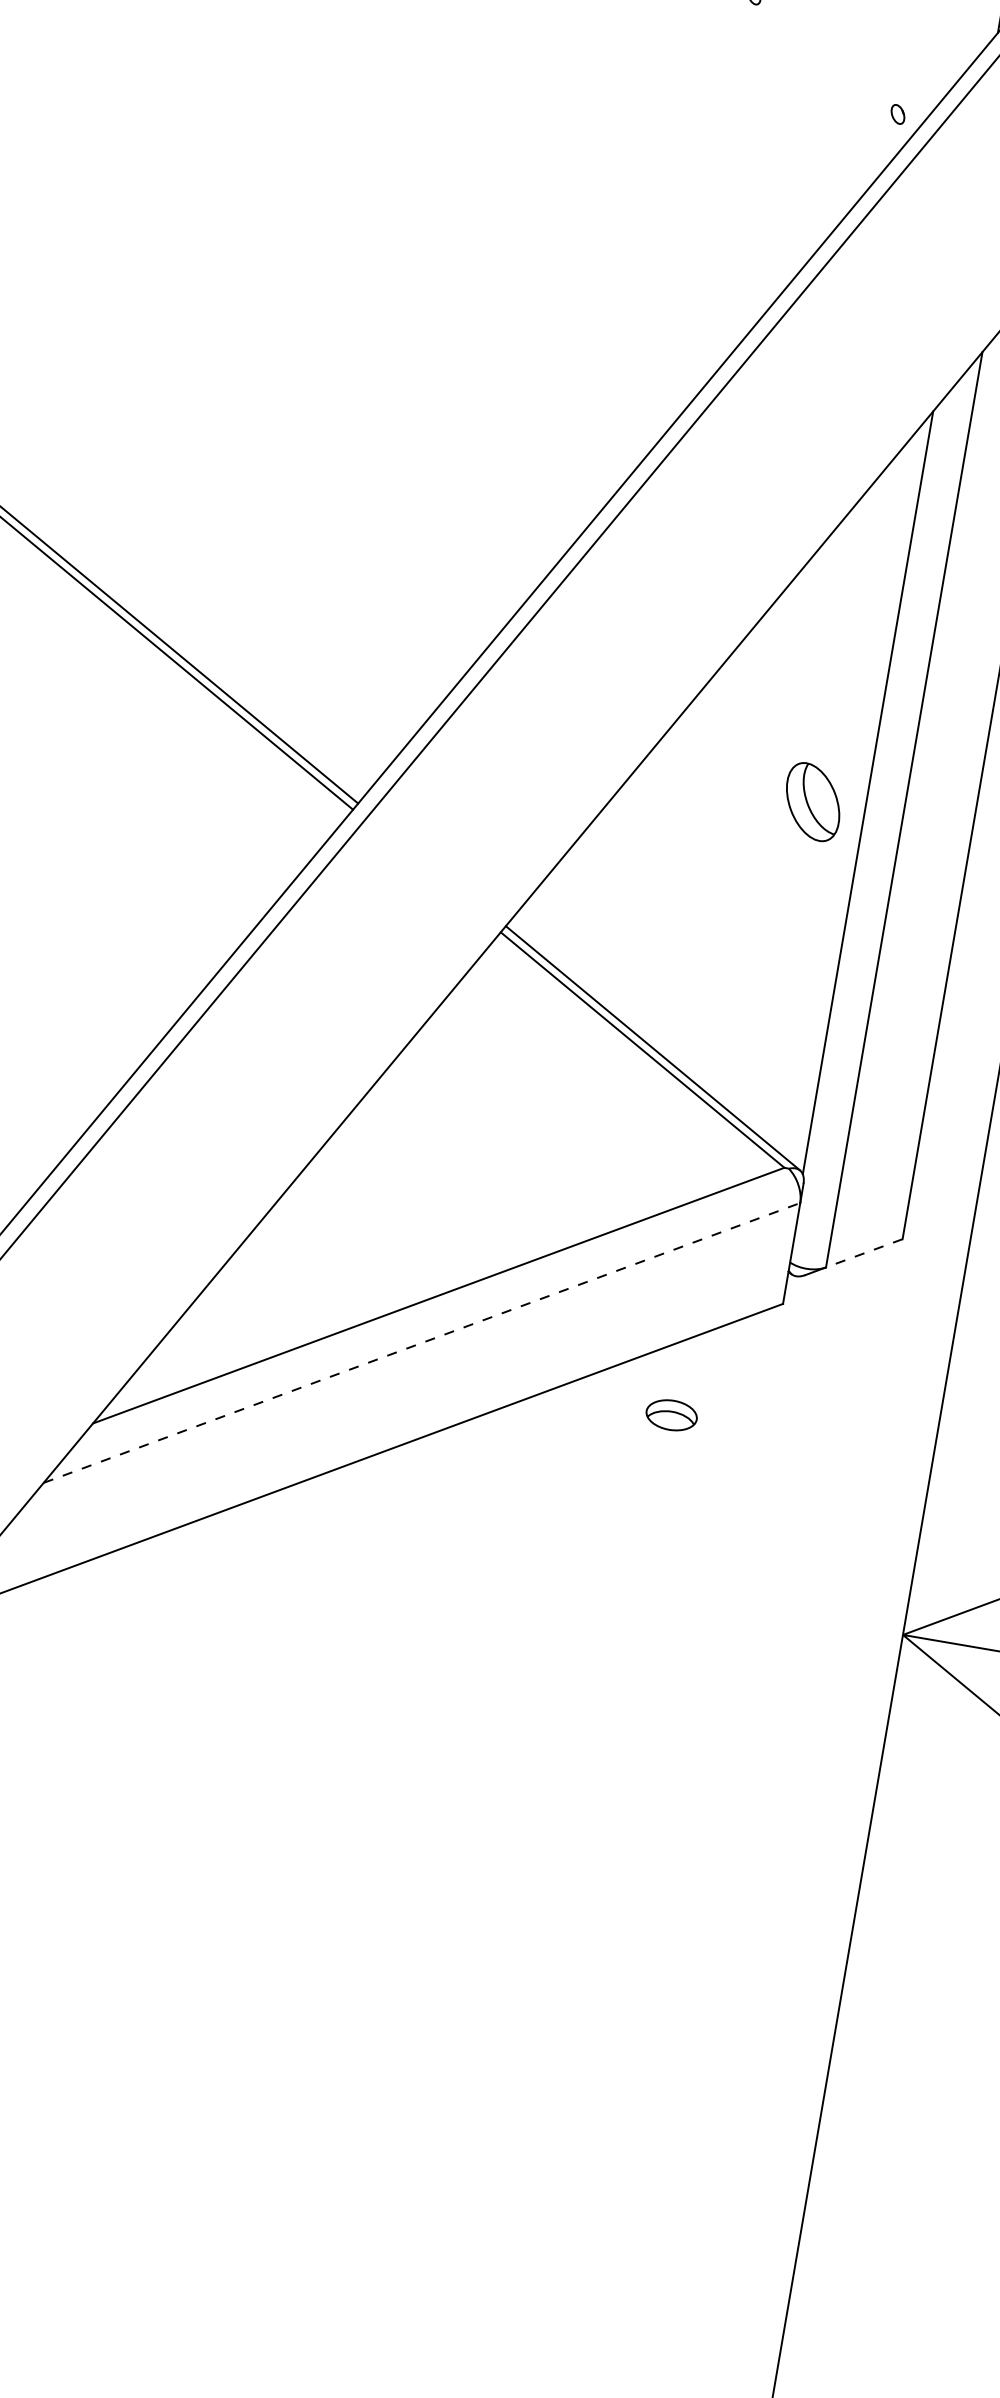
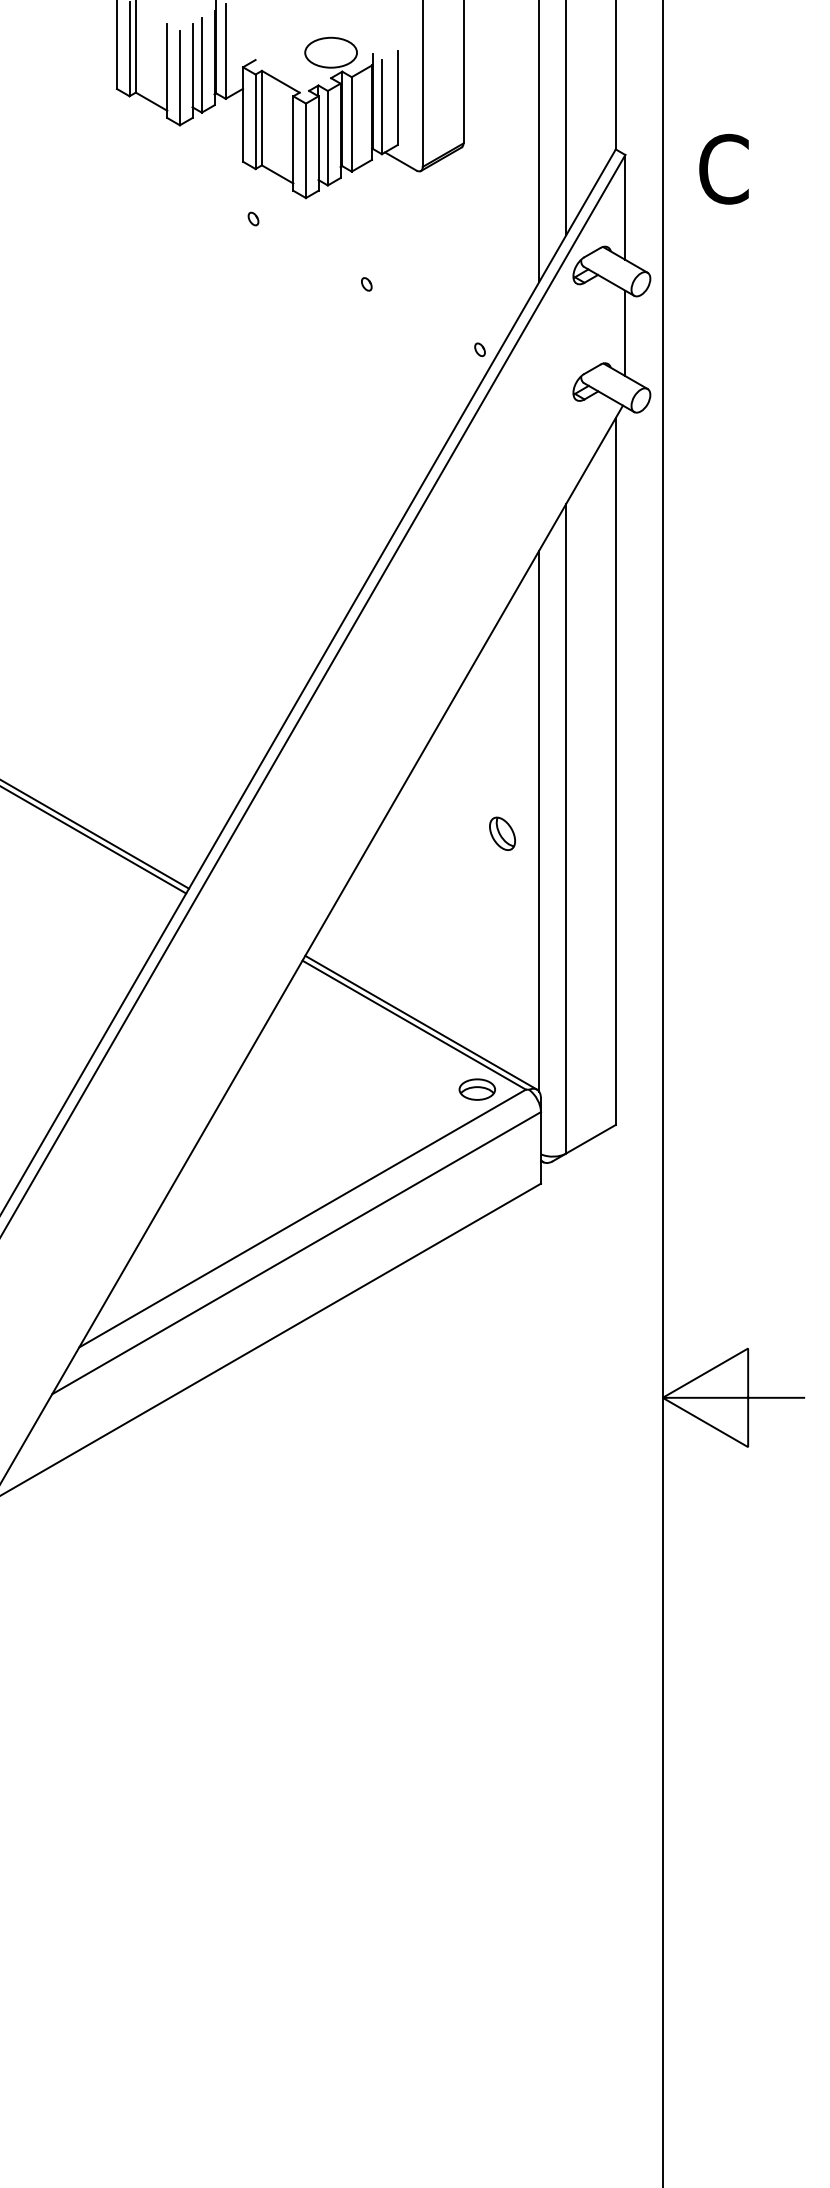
part: (813, 801) -> (502, 833), size x0.62
line: (864, 1253) -> (591, 1139), dashed -> solid
line: (423, 1342) -> (297, 1252), dashed -> solid
part: (670, 1414) -> (476, 1089), moved

